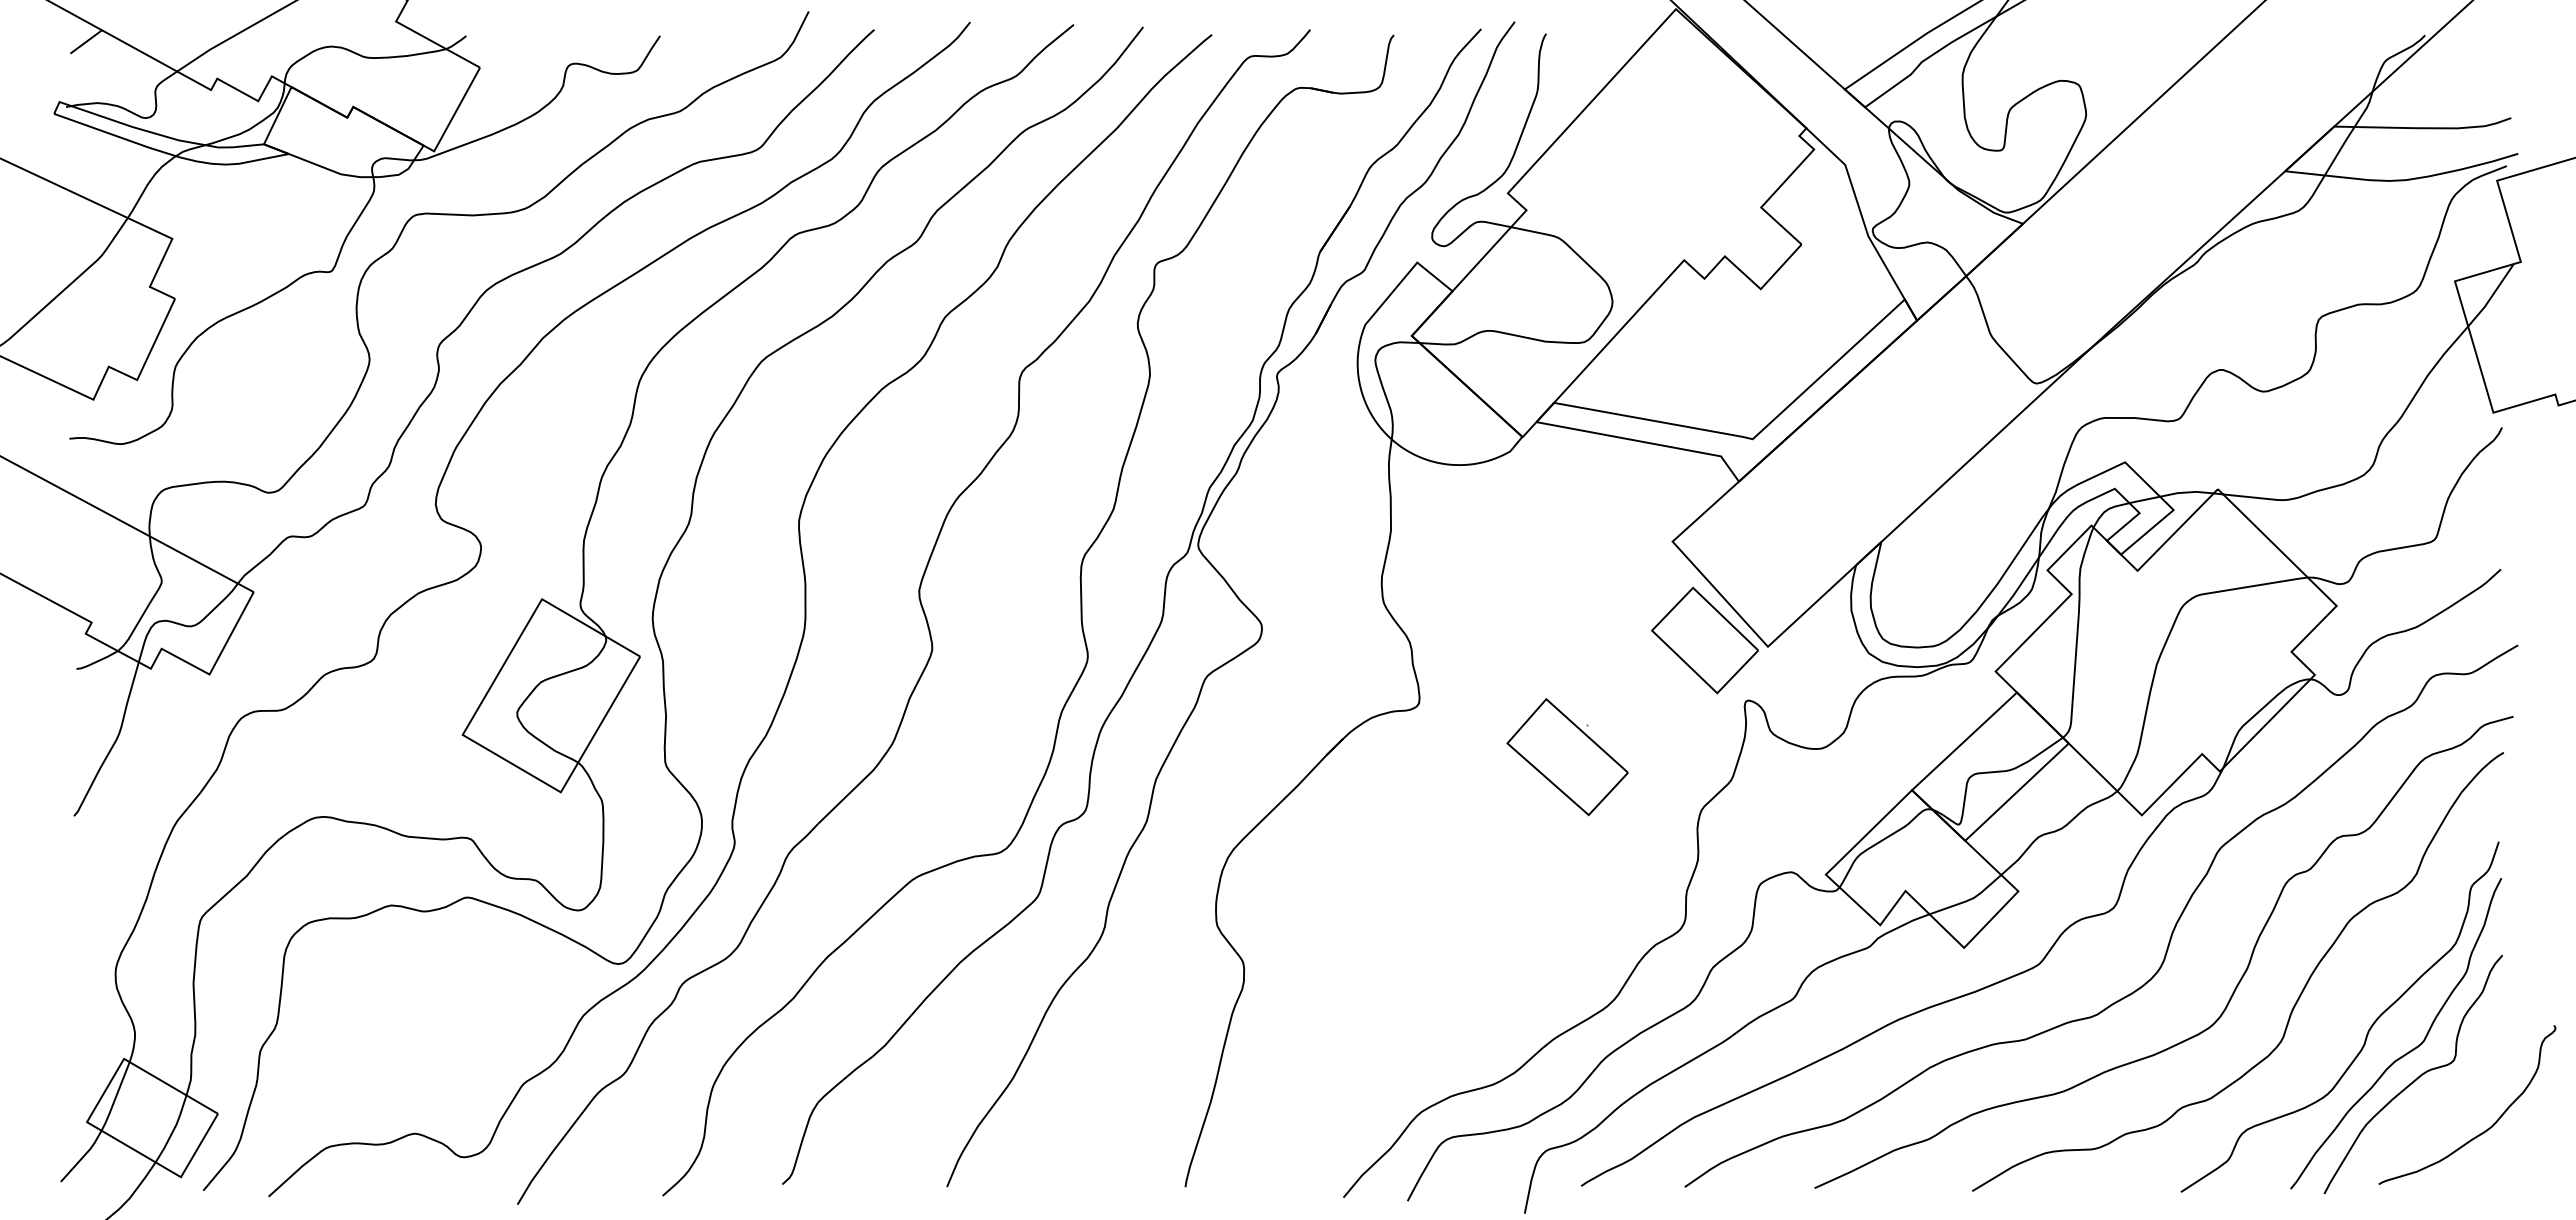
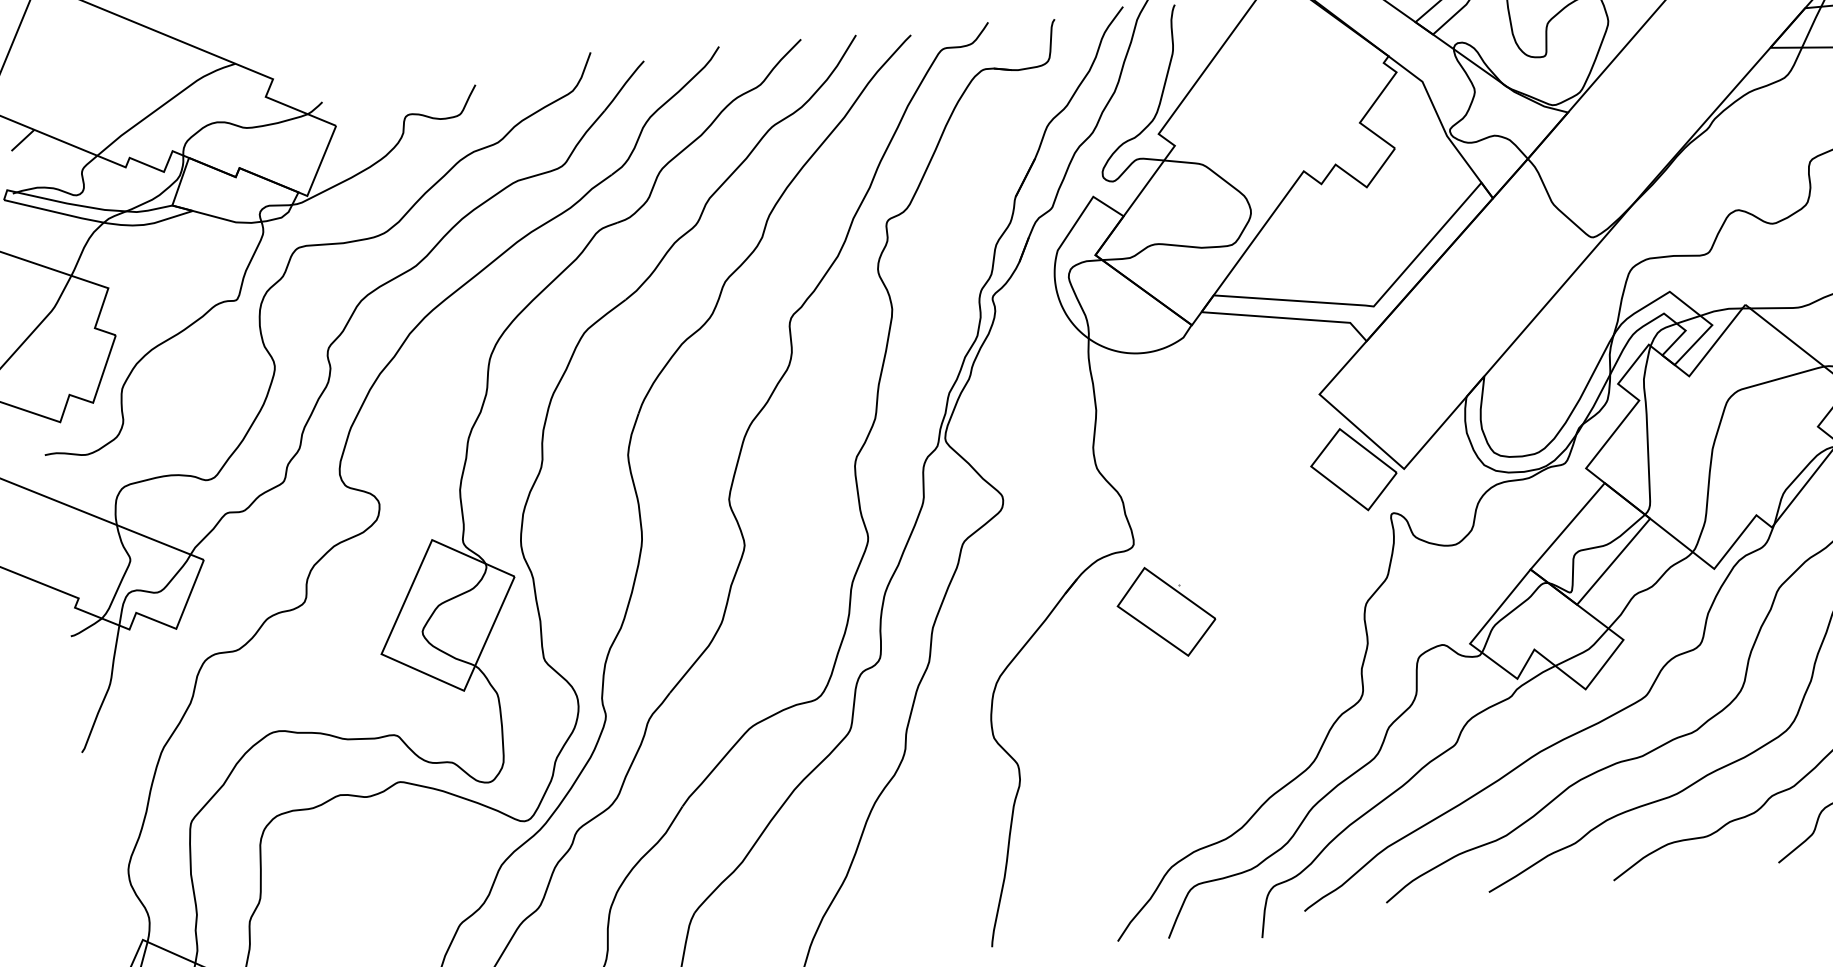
part: (1567, 757) -> (1166, 612), moved

